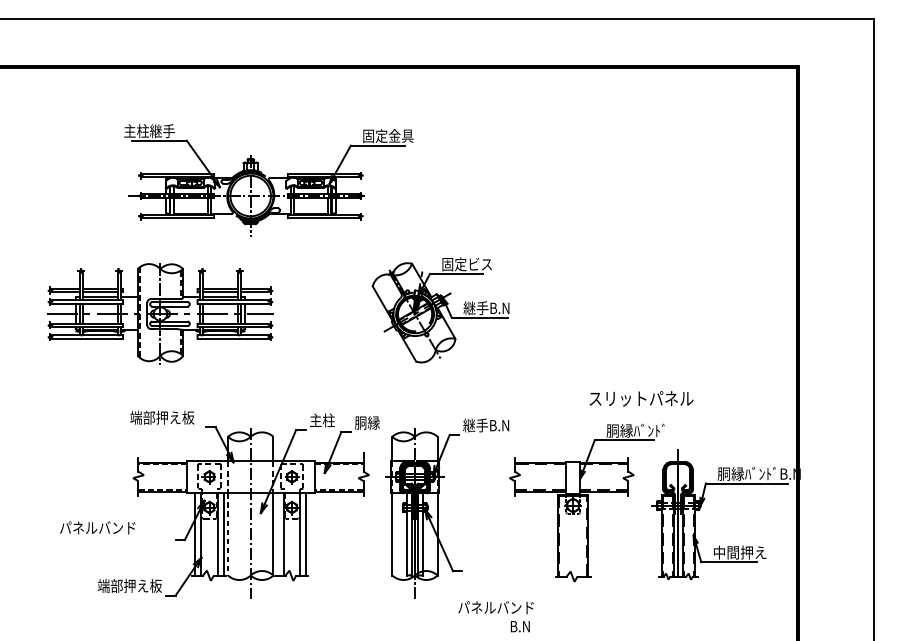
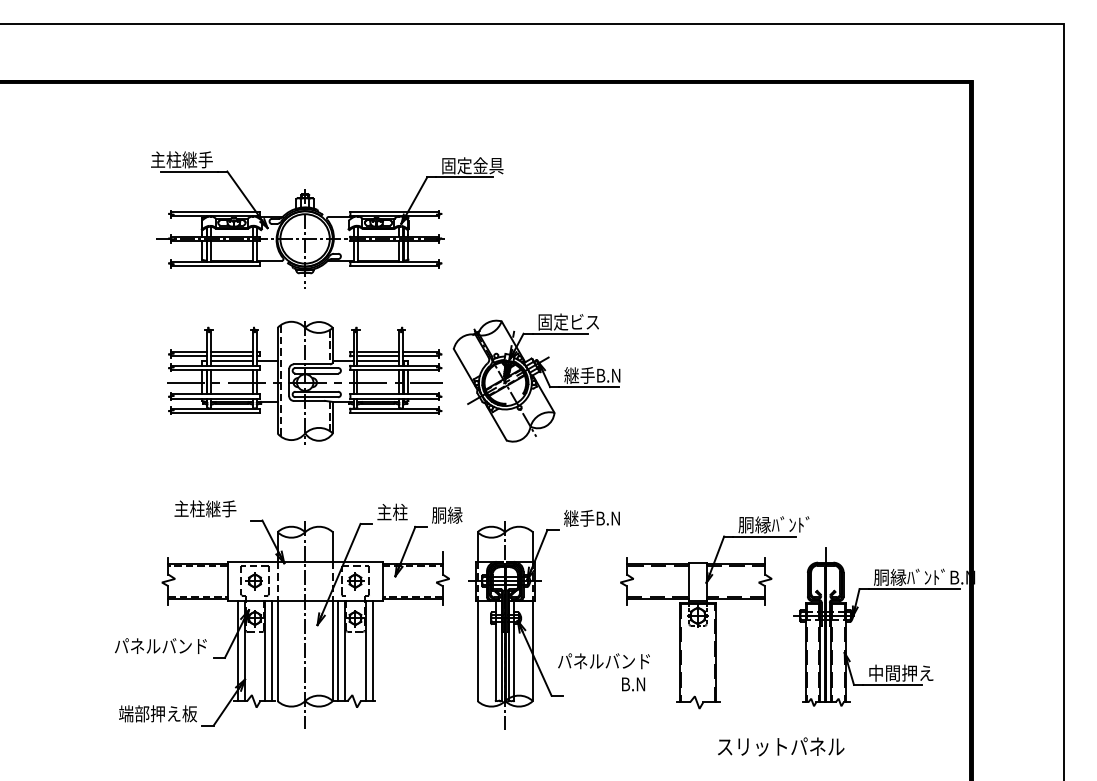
part: (159, 313) -> (304, 382), moved
text: (641, 398) -> (781, 746), moved
text: (162, 417) -> (197, 508), 端部押え板 -> 主柱継手
text: (97, 527) -> (160, 645), moved
line: (228, 534) -> (277, 651), dashed -> solid
line: (278, 534) -> (338, 651), added
text: (495, 616) -> (603, 672), moved

